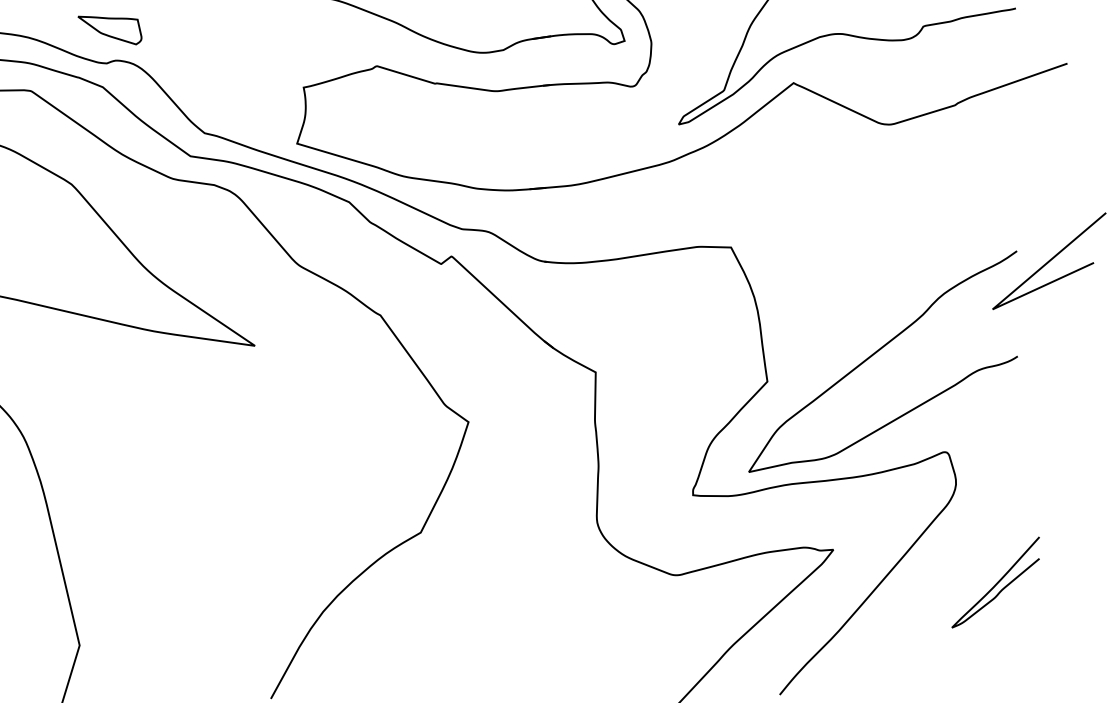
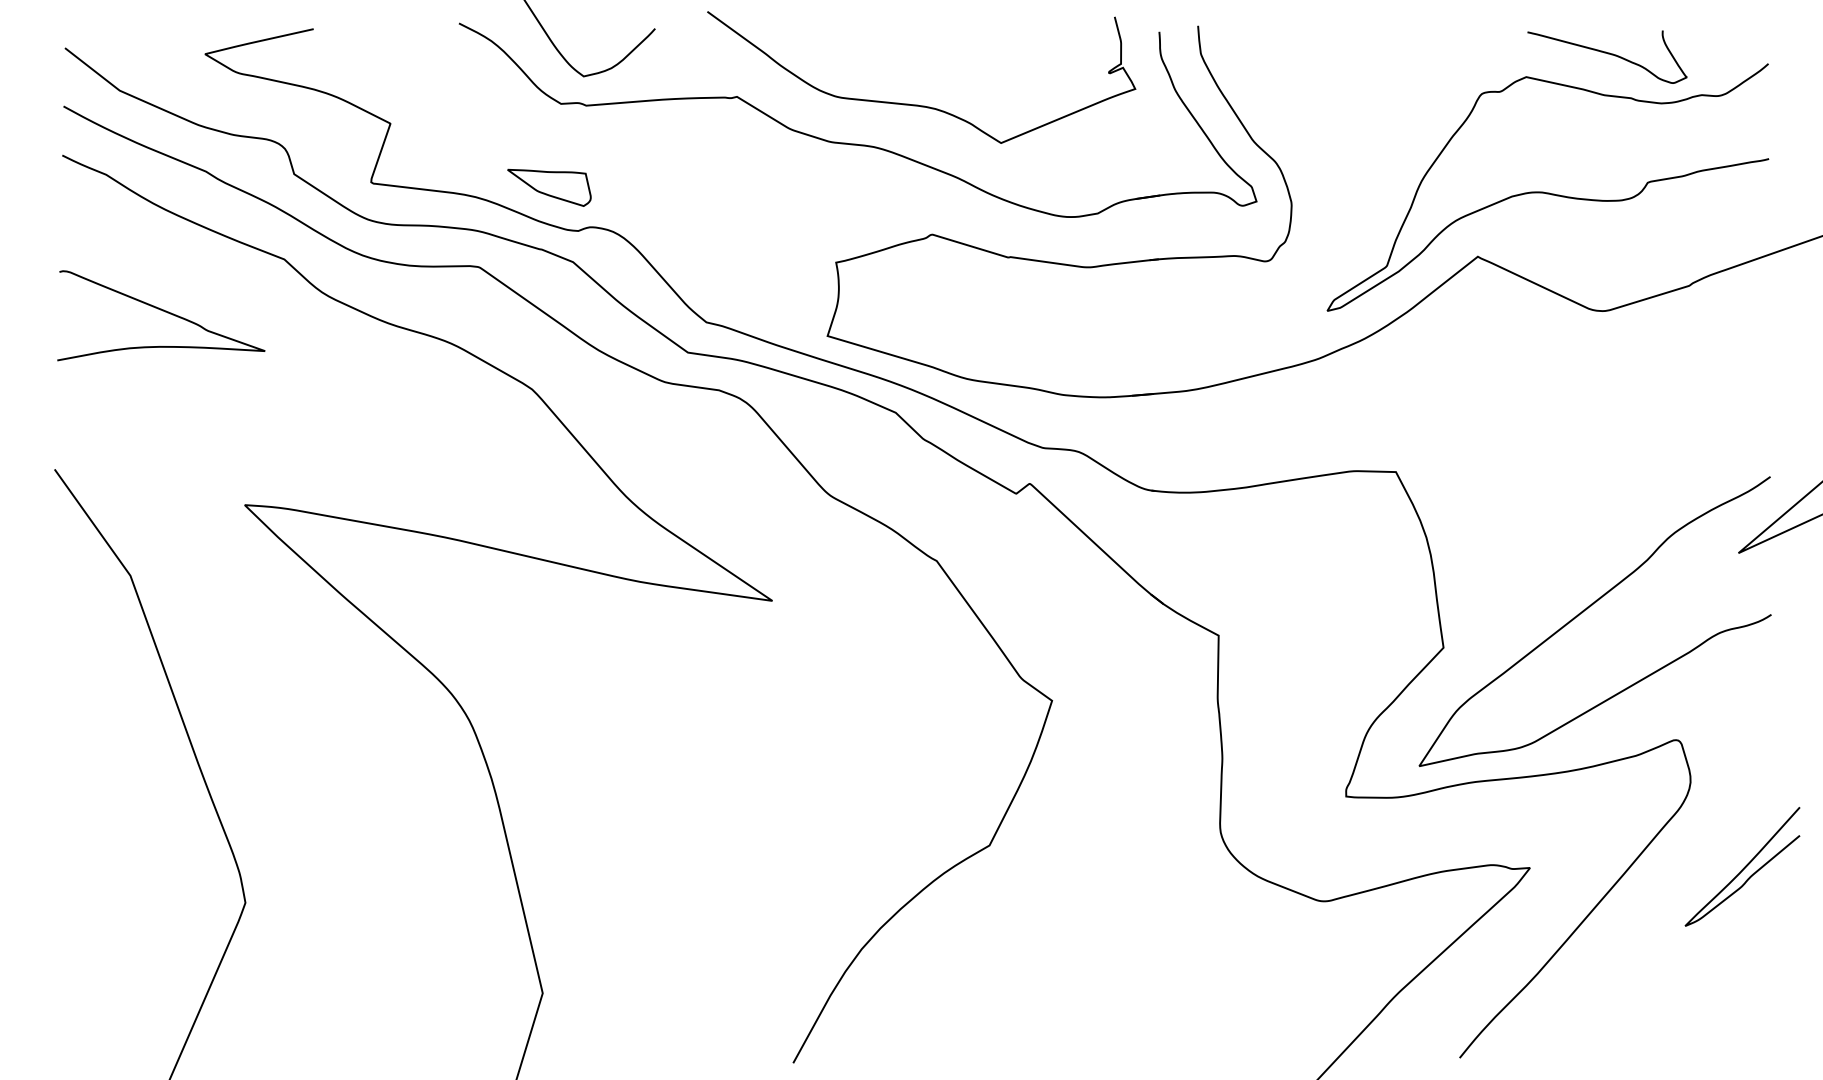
part: (110, 30) -> (549, 187), moved
curve: (996, 583) -> (1743, 867), moved

